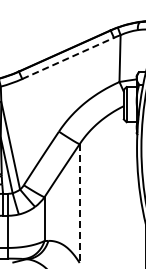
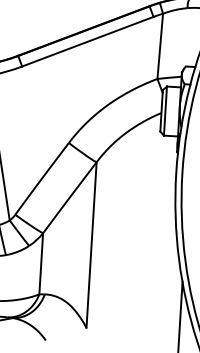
line: (68, 58) -> (88, 41), dashed -> solid
line: (79, 204) -> (91, 246), dashed -> solid

